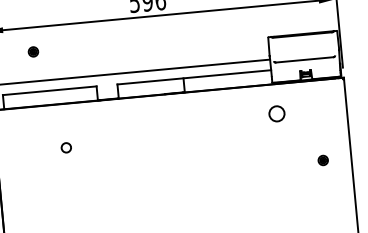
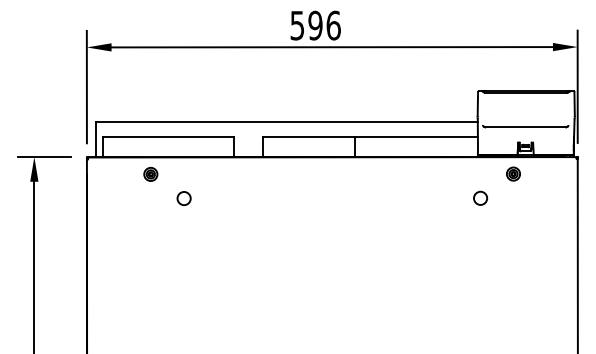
part: (33, 52) -> (150, 174), moved
circle: (277, 113) -> (480, 197), size x0.62
circle: (65, 147) -> (183, 198), moved
part: (323, 160) -> (513, 173), moved

